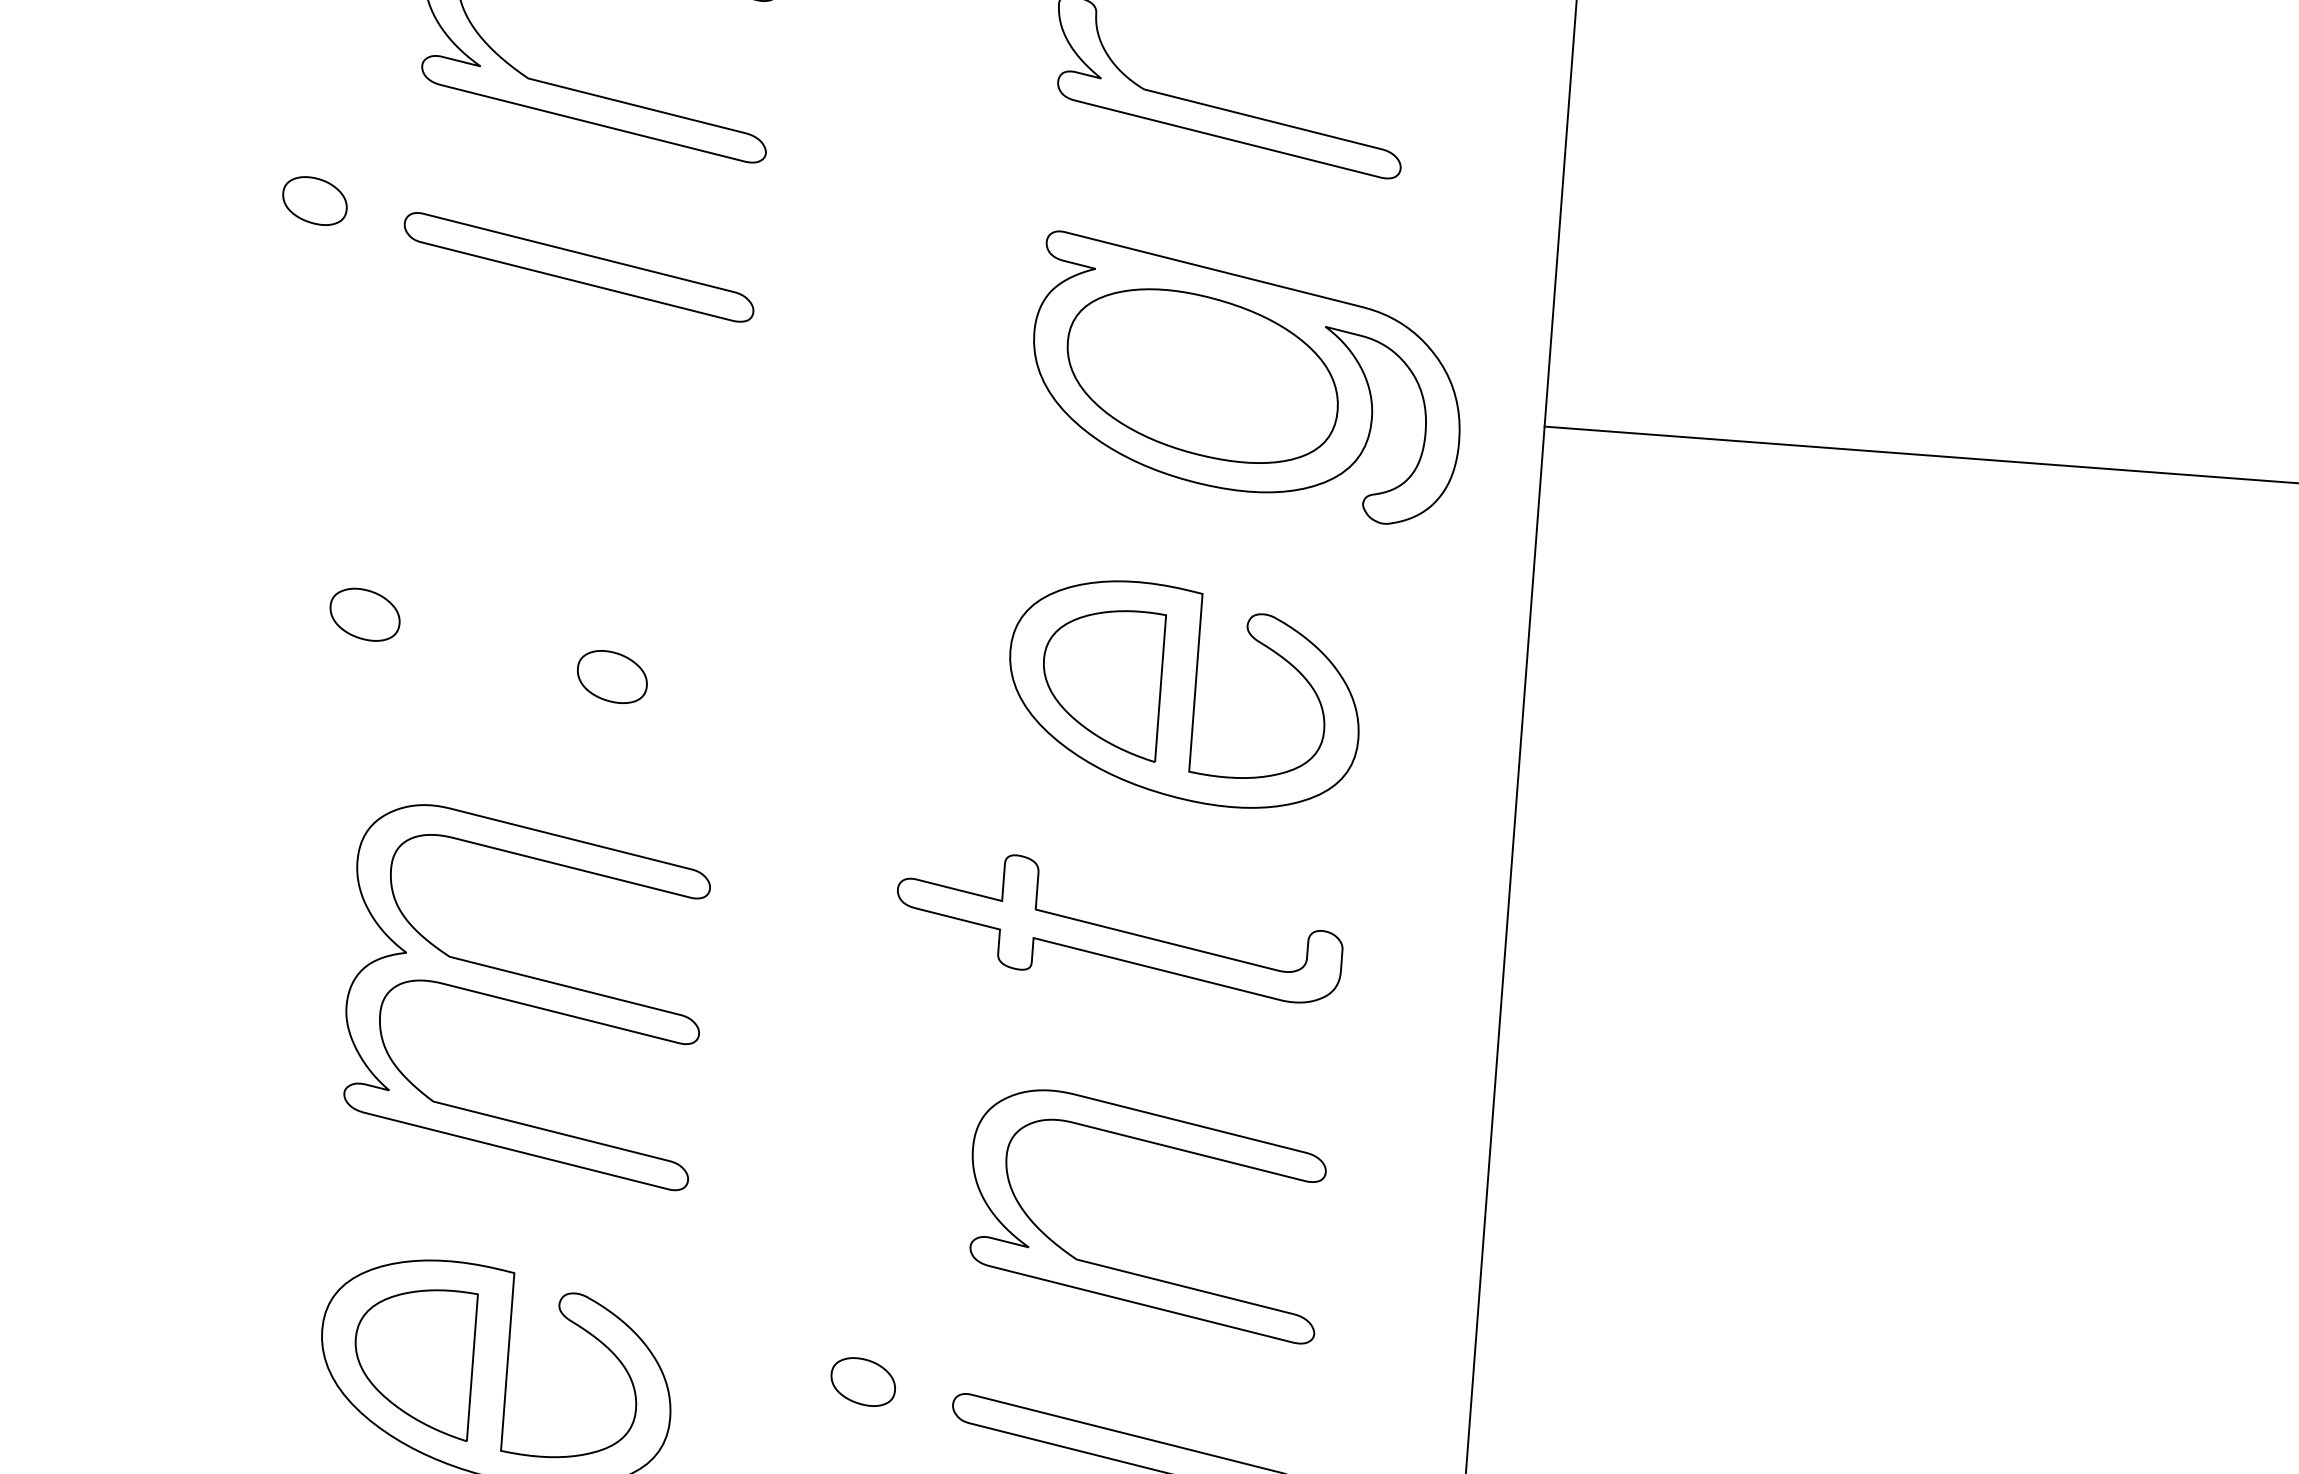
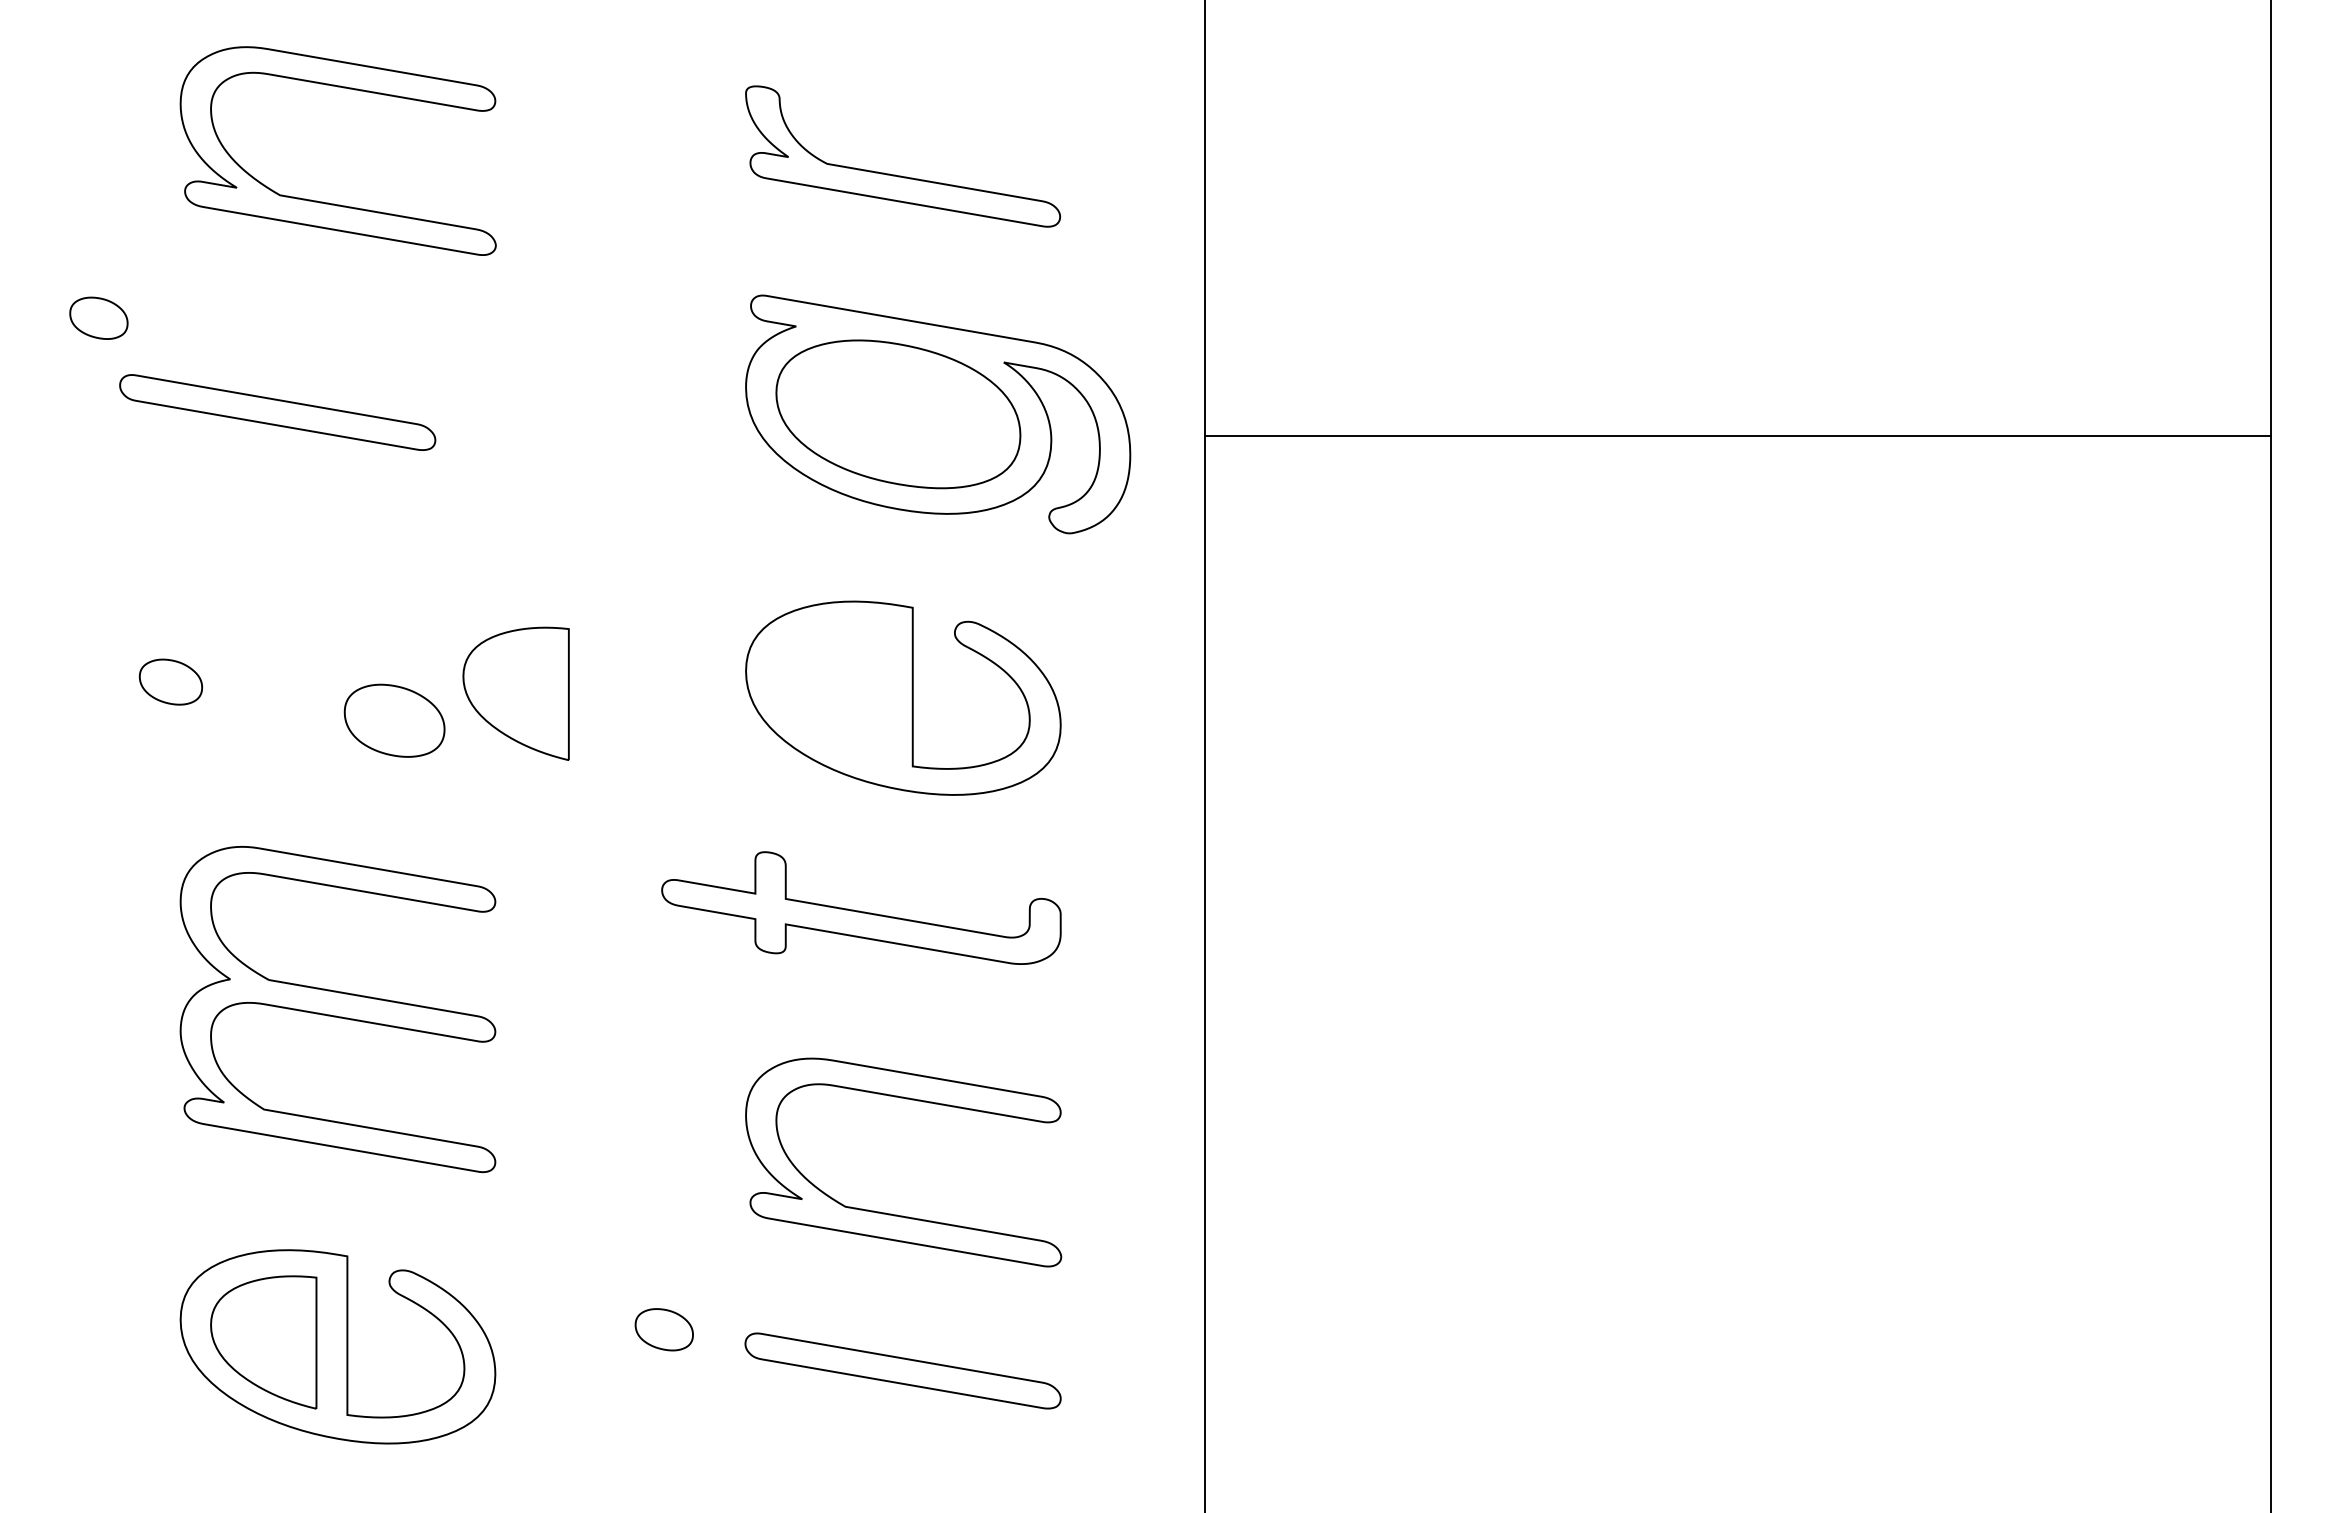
part: (578, 267) -> (277, 412), moved
part: (612, 676) -> (394, 720), size x1.6
part: (1100, 682) -> (515, 693), moved

